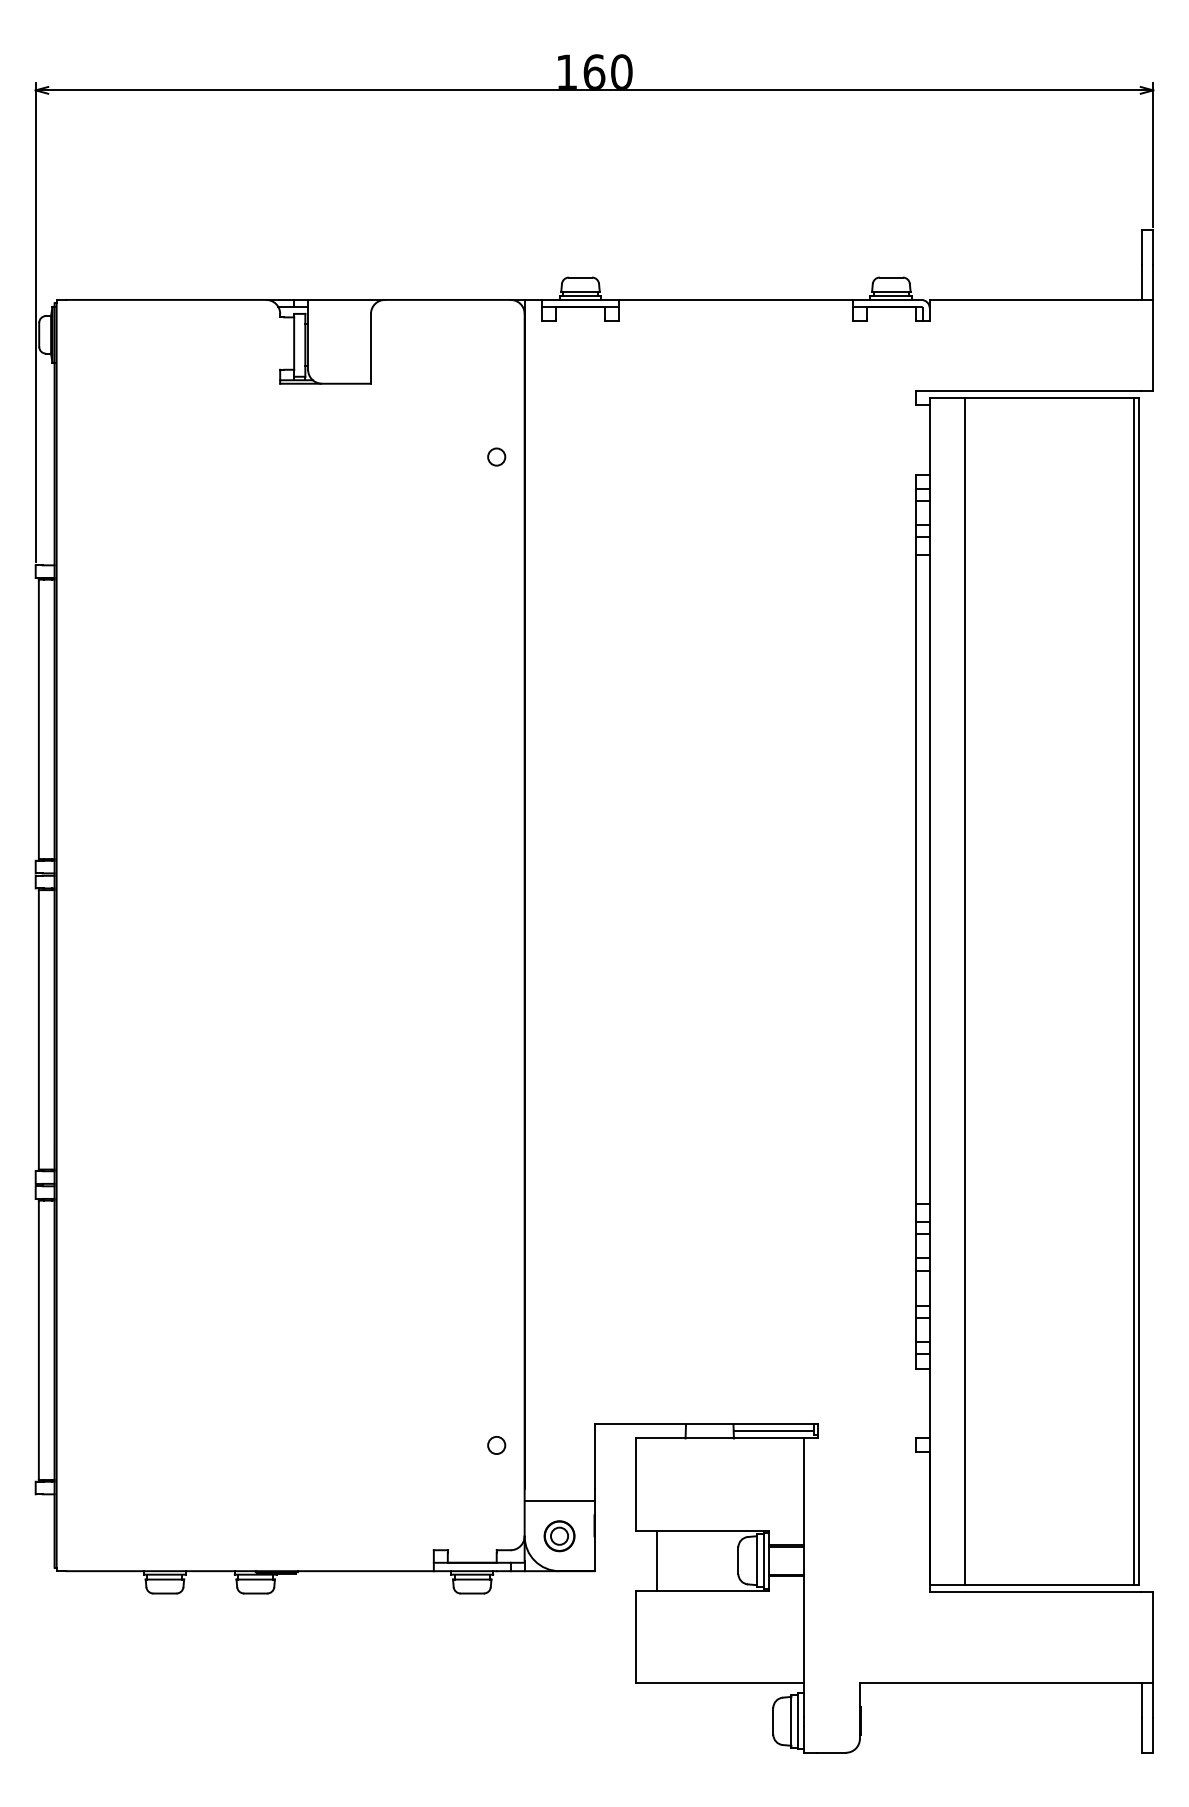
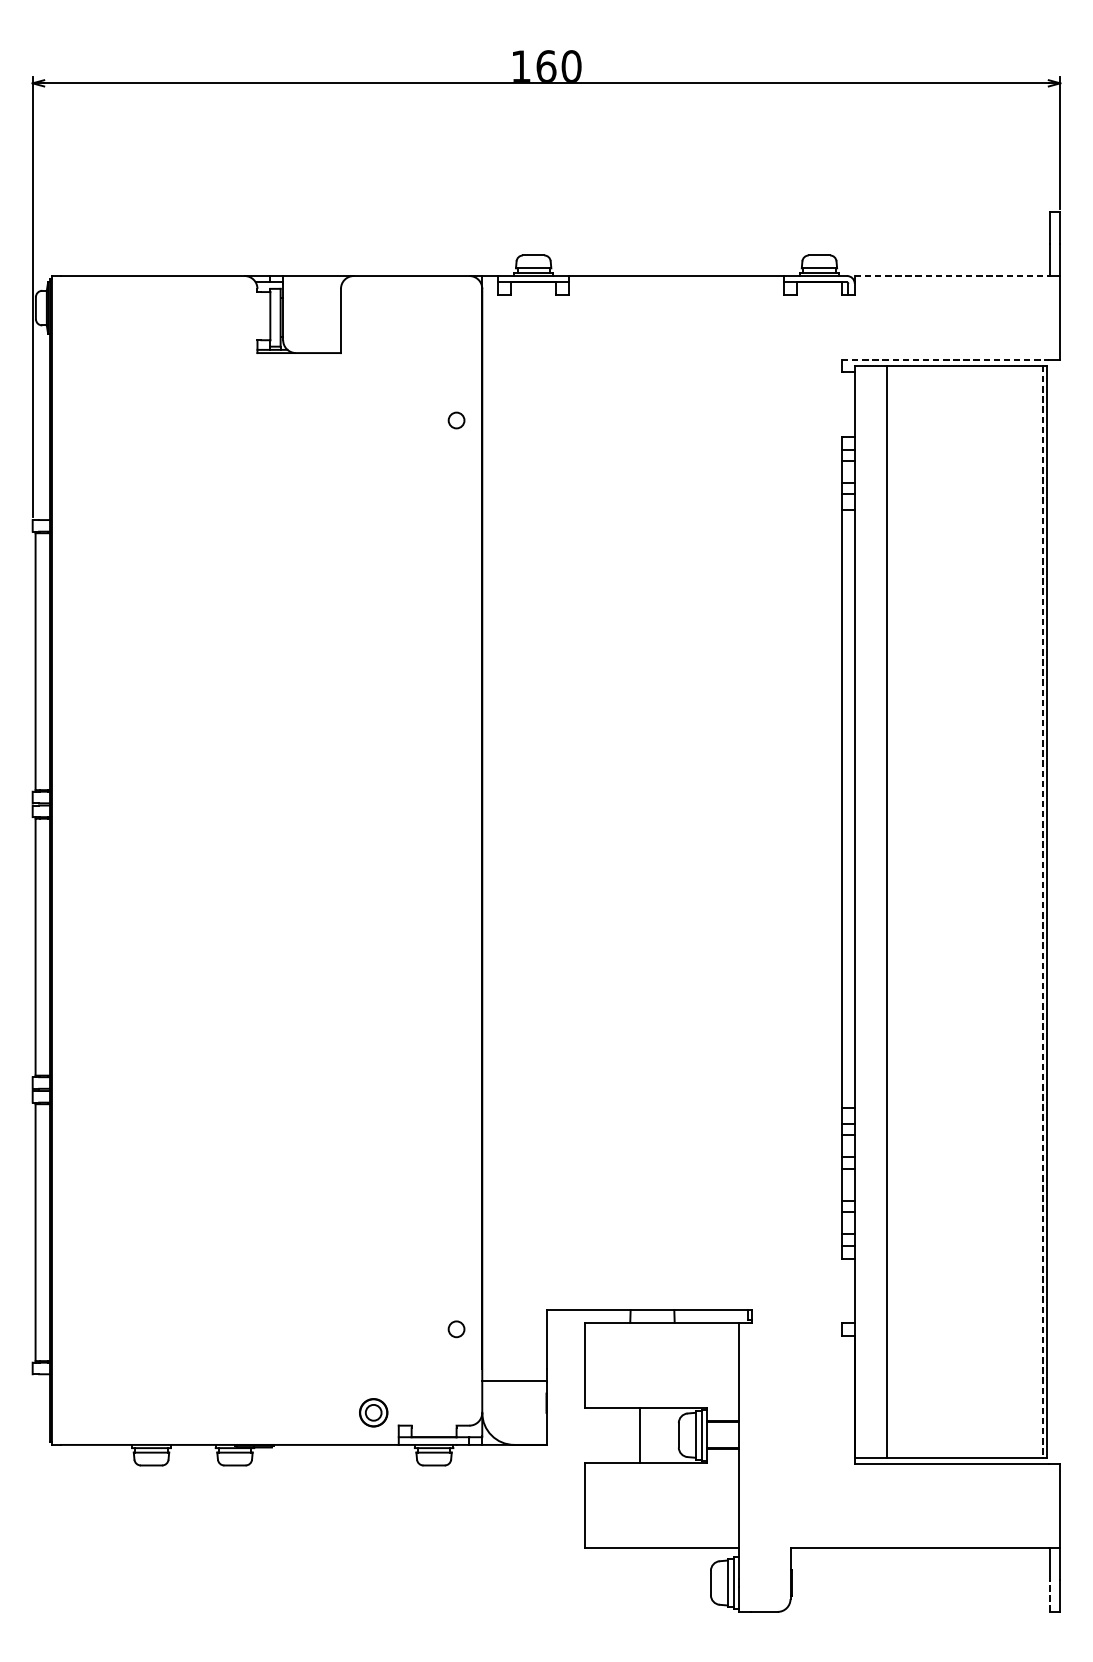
line: (1035, 299) -> (951, 275), solid -> dashed
line: (1028, 390) -> (945, 359), solid -> dashed
line: (1134, 991) -> (1043, 911), solid -> dashed
line: (773, 1431) -> (711, 1316), removed
part: (559, 1536) -> (373, 1413), moved
line: (657, 1560) -> (640, 1435), moved
line: (1142, 1734) -> (1050, 1595), solid -> dashed

